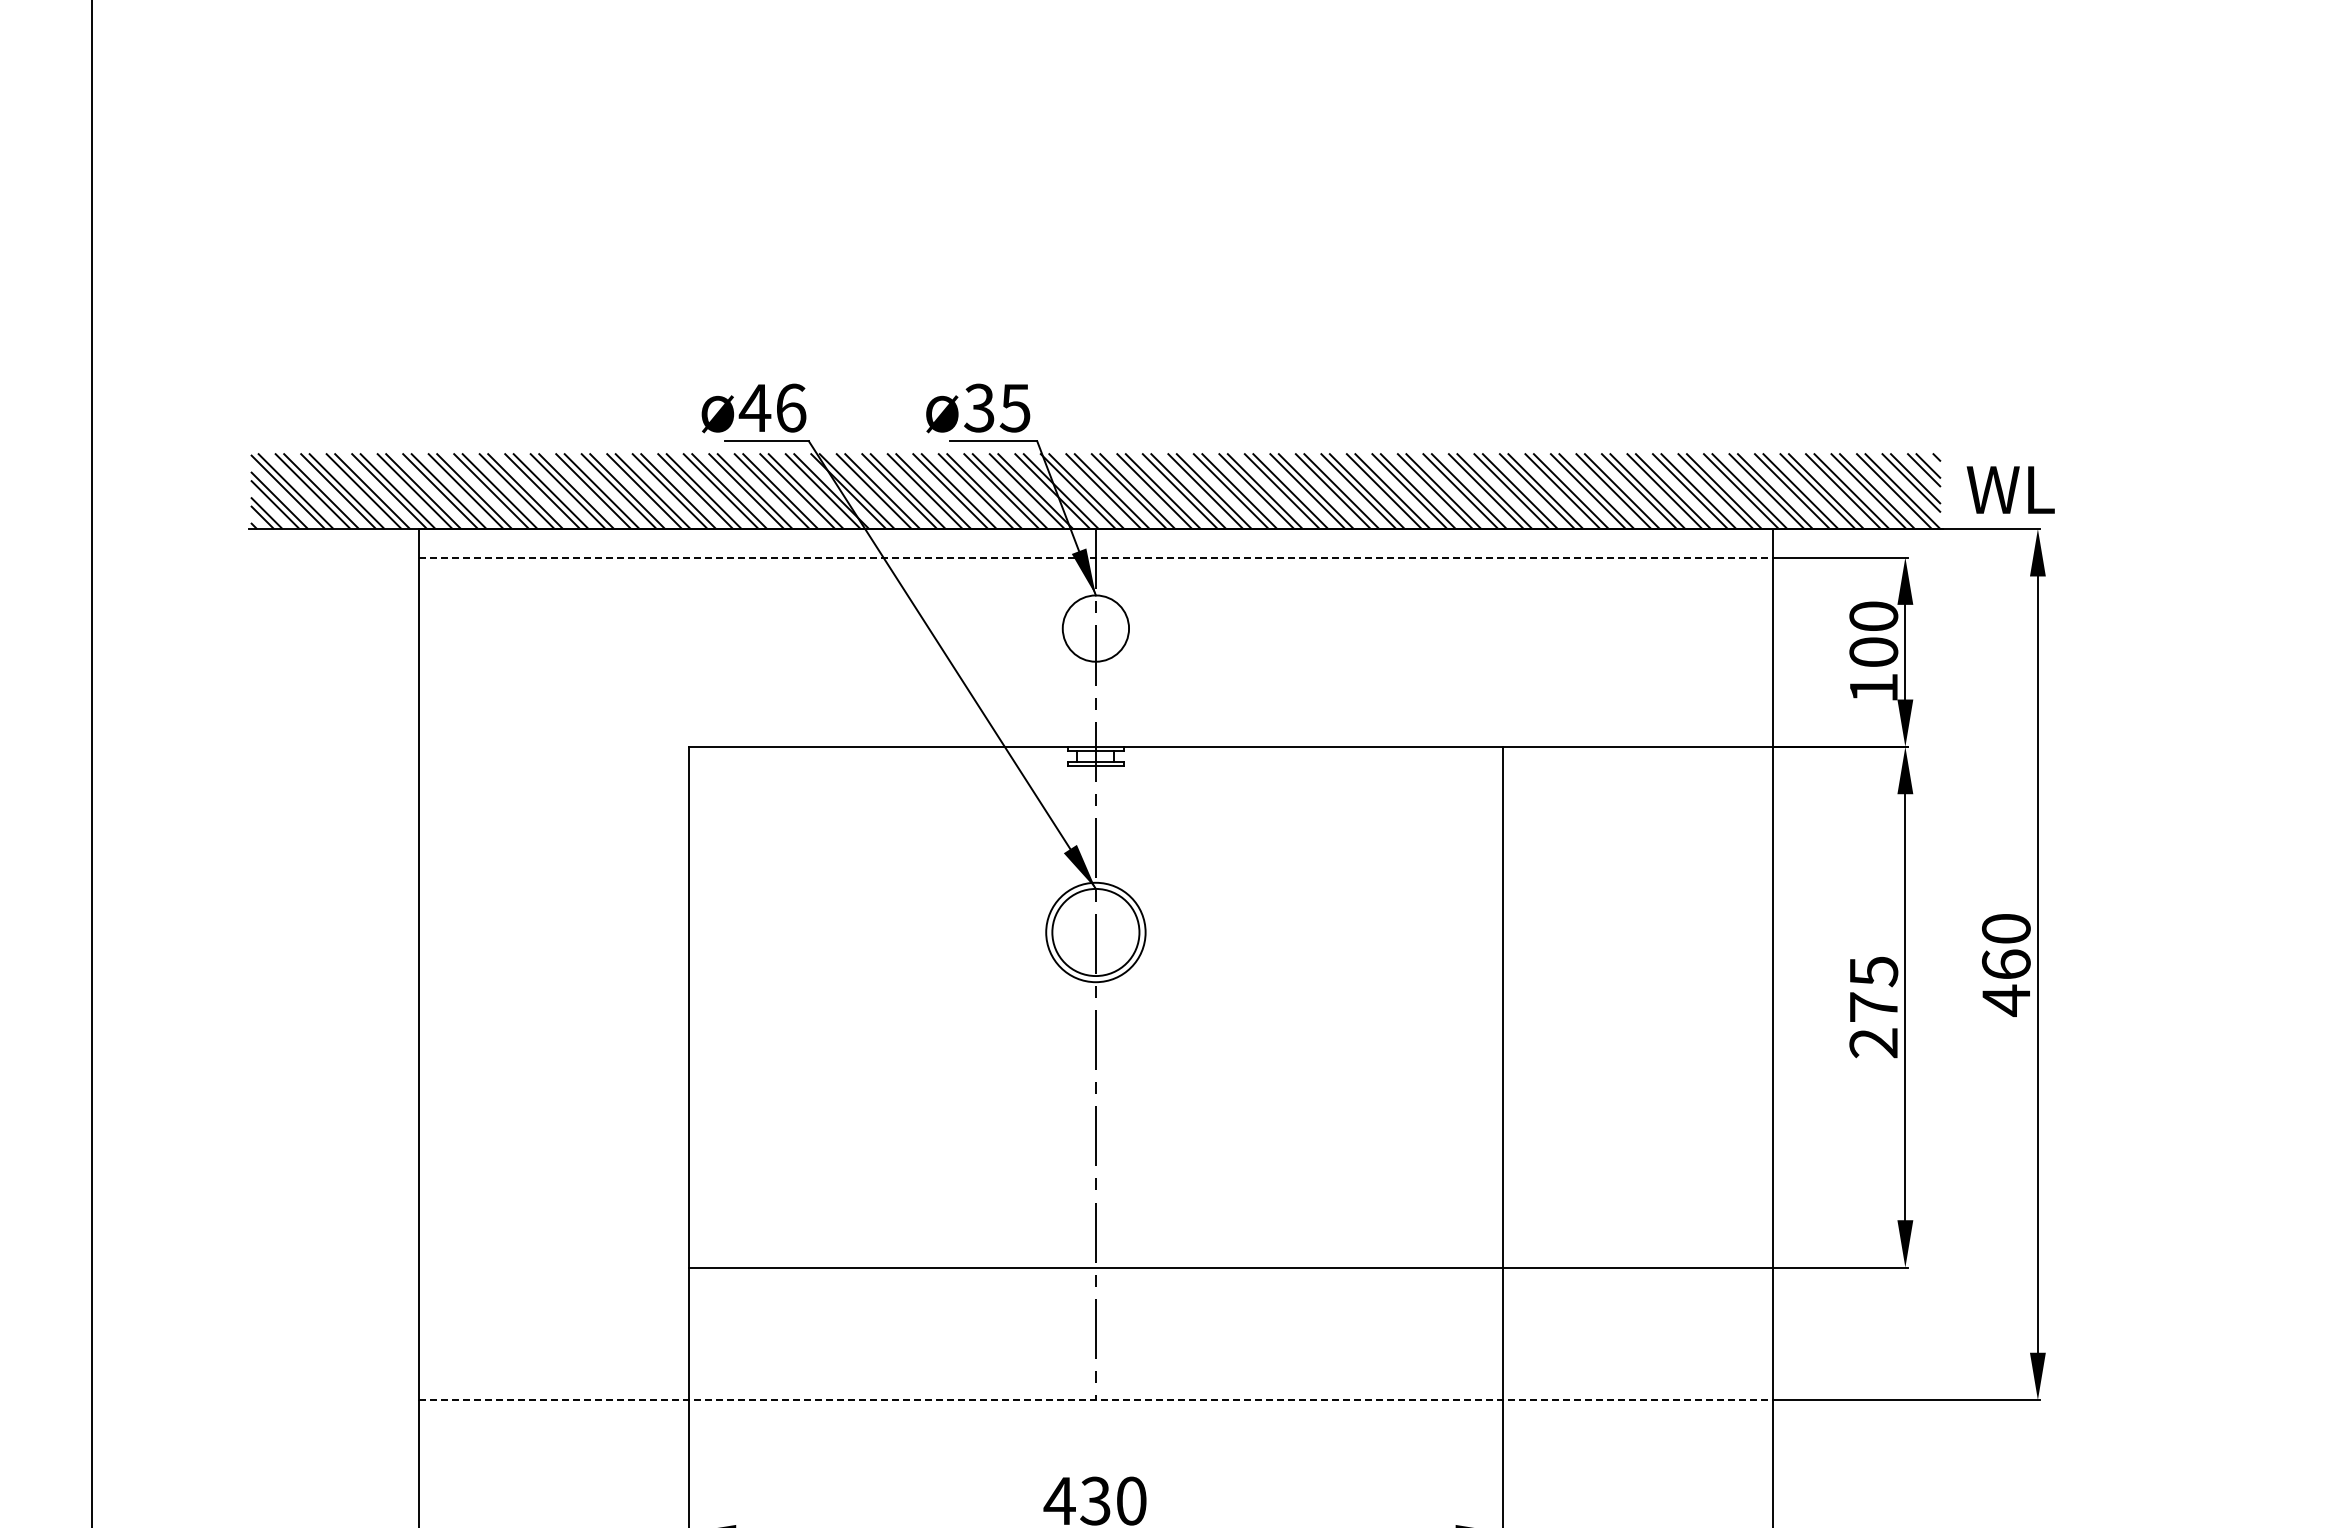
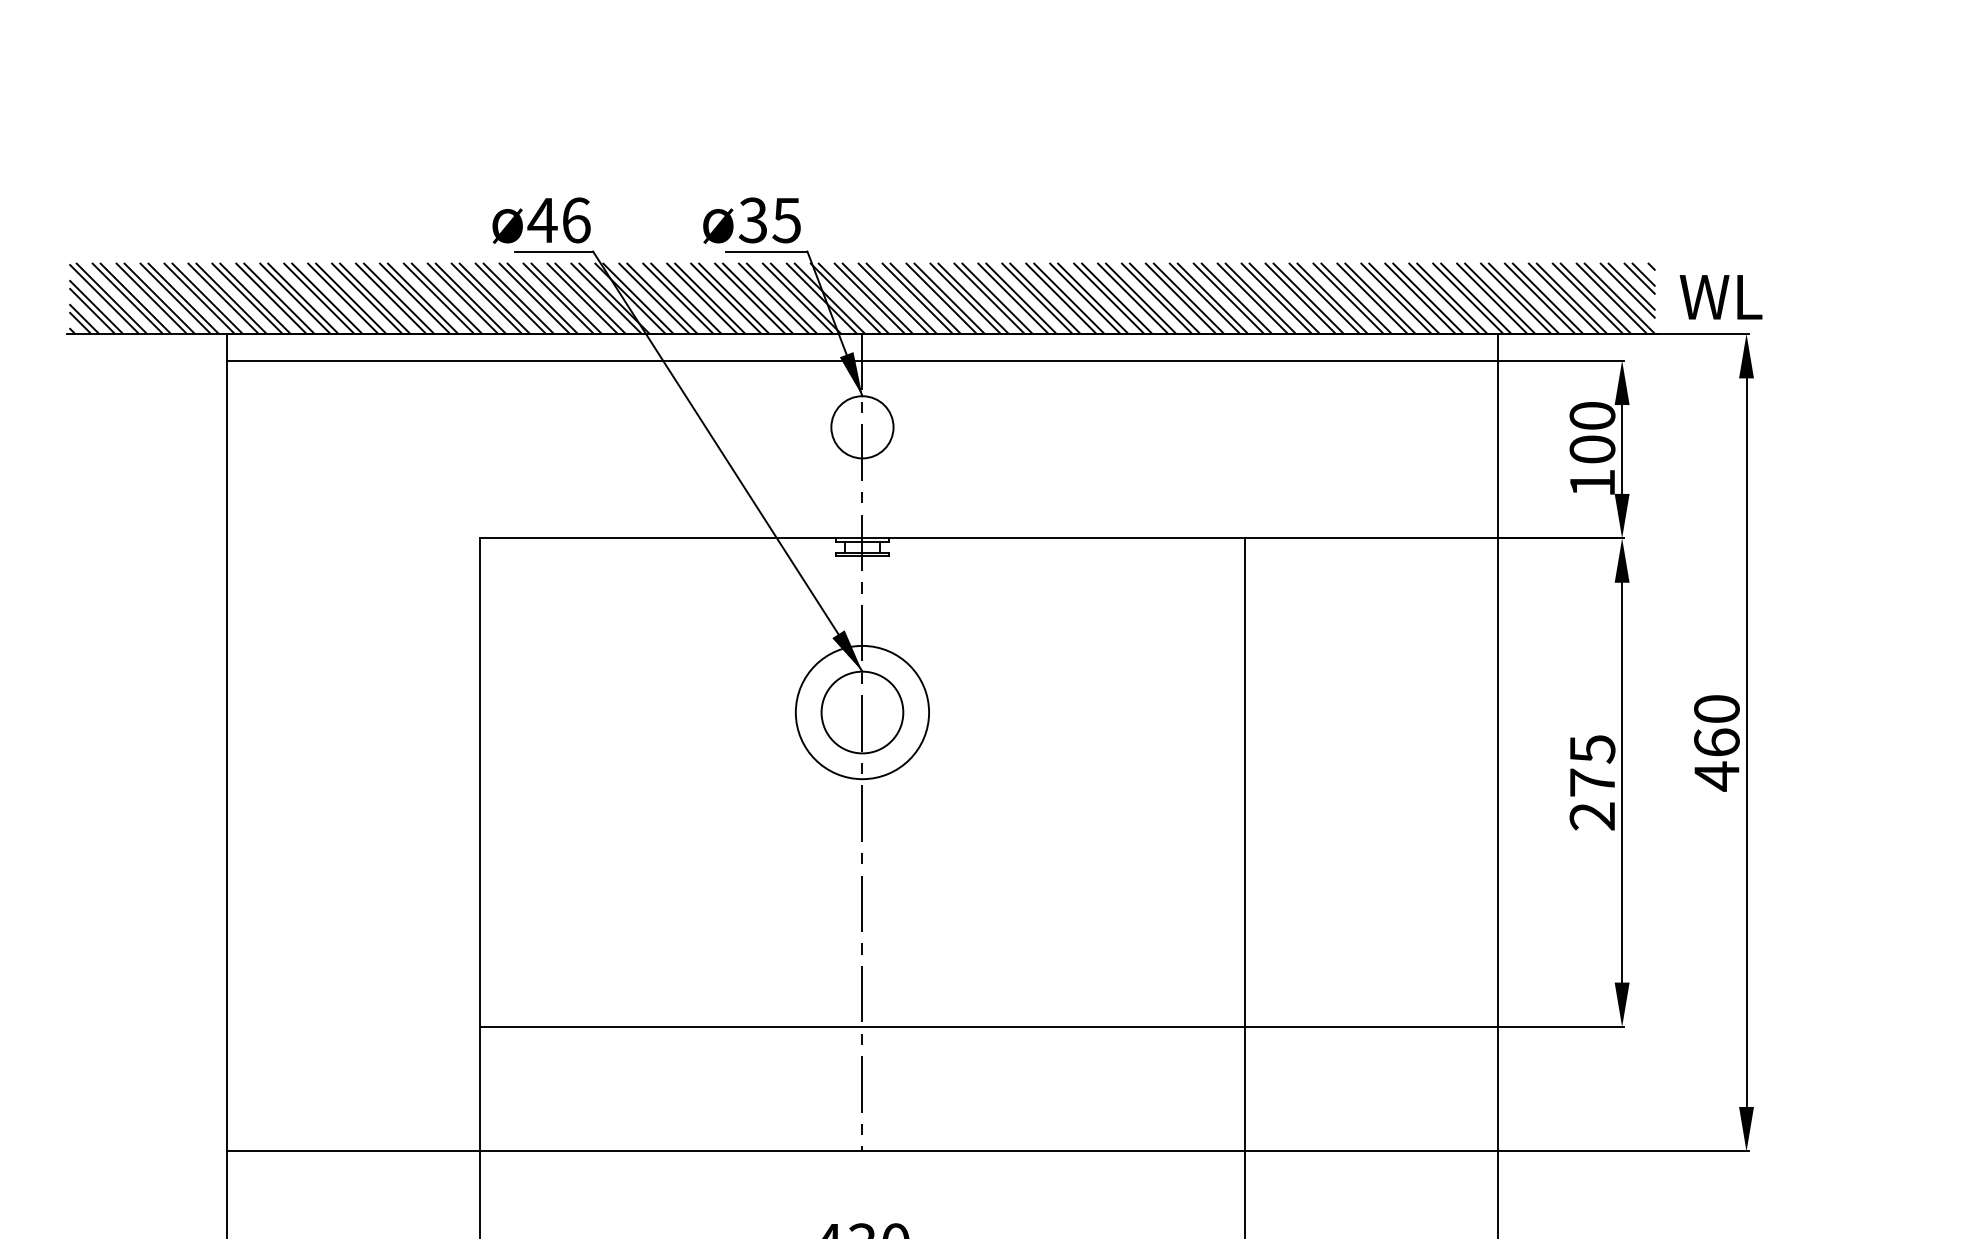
line: (1095, 557) -> (862, 360), dashed -> solid
circle: (1095, 932) -> (862, 712), size x1.43
line: (1095, 1400) -> (862, 1151), dashed -> solid

